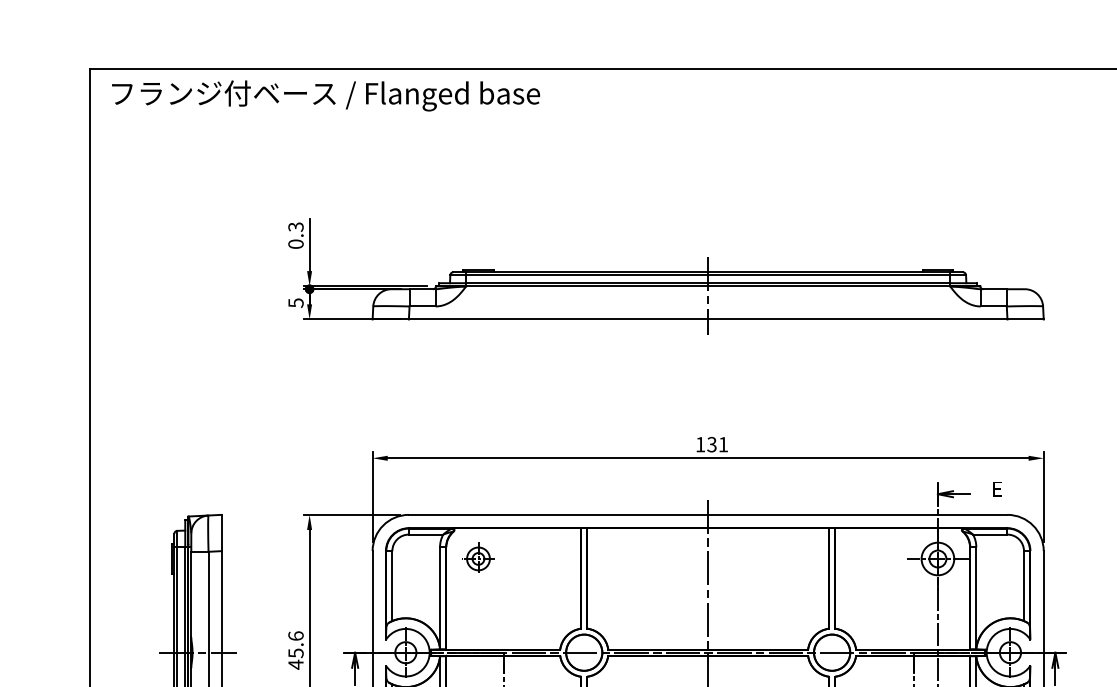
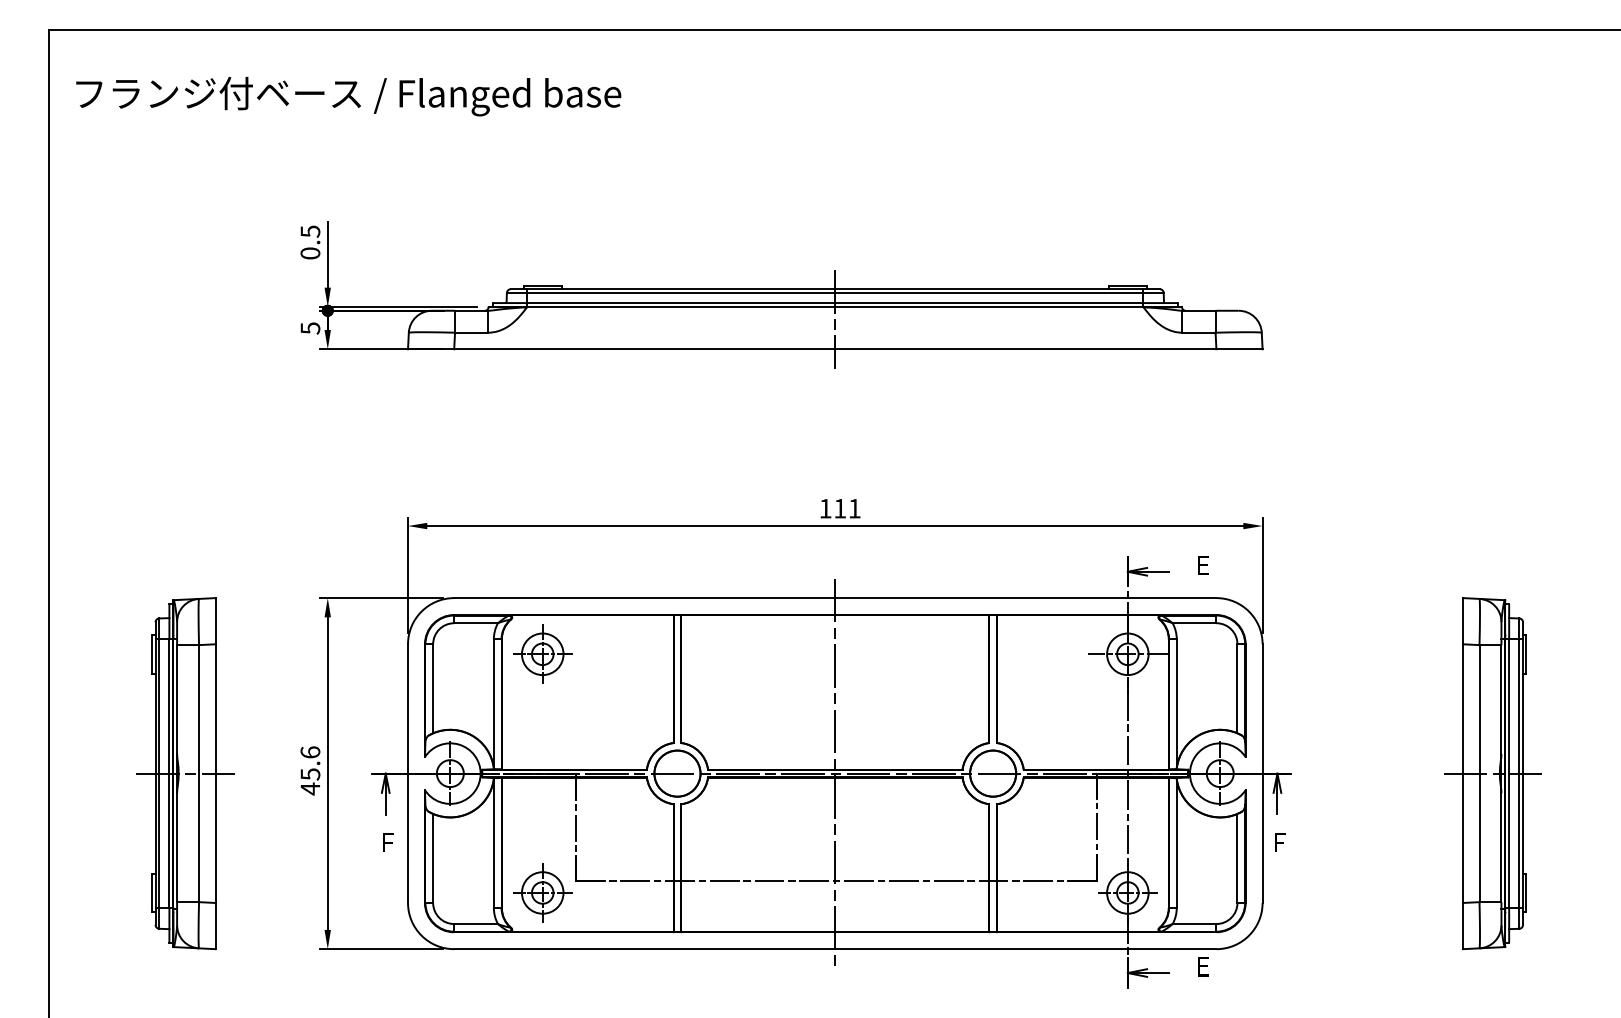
text: (325, 95) -> (348, 96), moved
text: (295, 226) -> (309, 231), 0.3 -> 0.5
text: (712, 444) -> (840, 508), 131 -> 111
part: (478, 558) -> (542, 653), size x1.43

